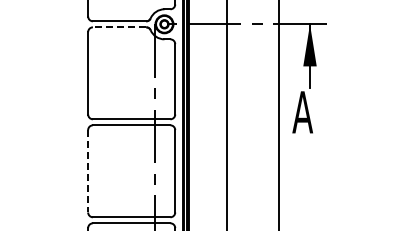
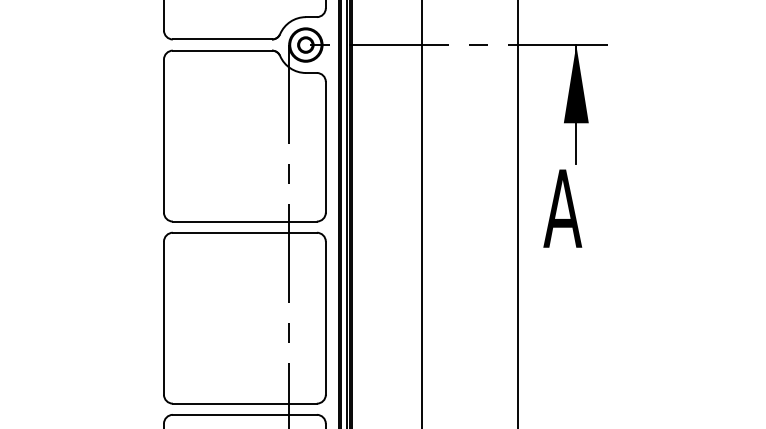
line: (119, 27) -> (222, 50), dashed -> solid
line: (88, 171) -> (164, 318), dashed -> solid

